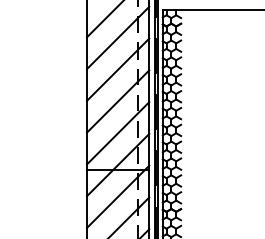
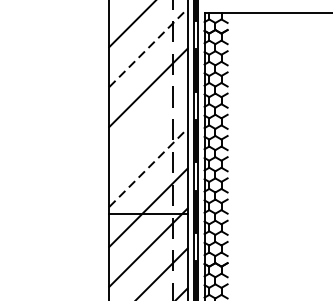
line: (118, 37) -> (148, 47), solid -> dashed
line: (118, 101) -> (148, 127), removed
line: (118, 132) -> (148, 166), solid -> dashed

